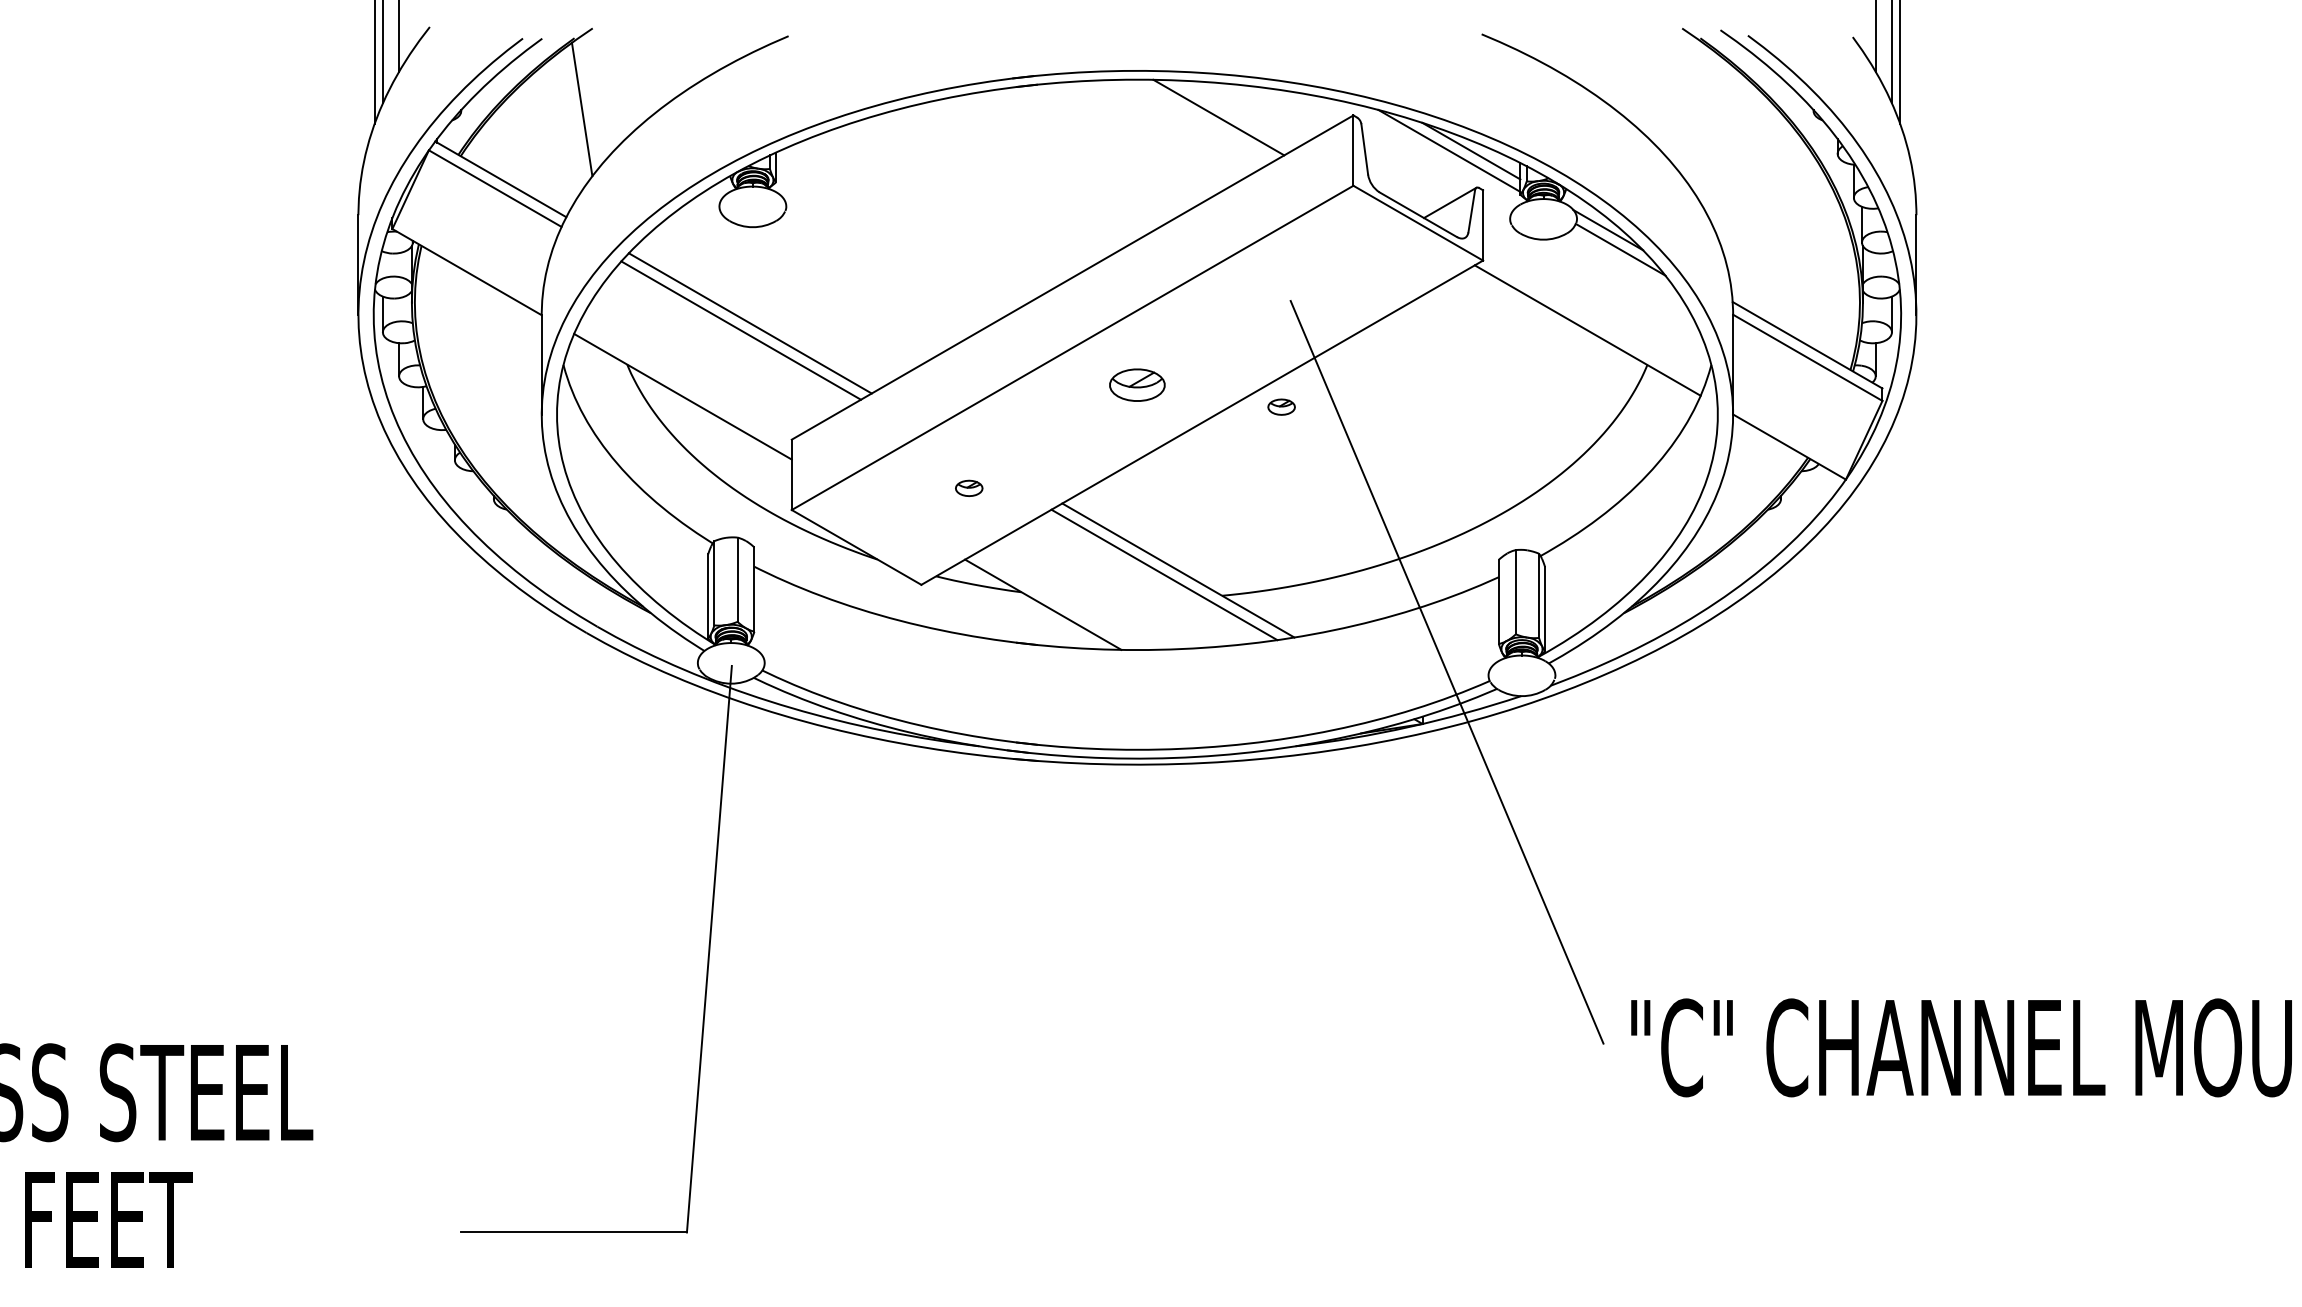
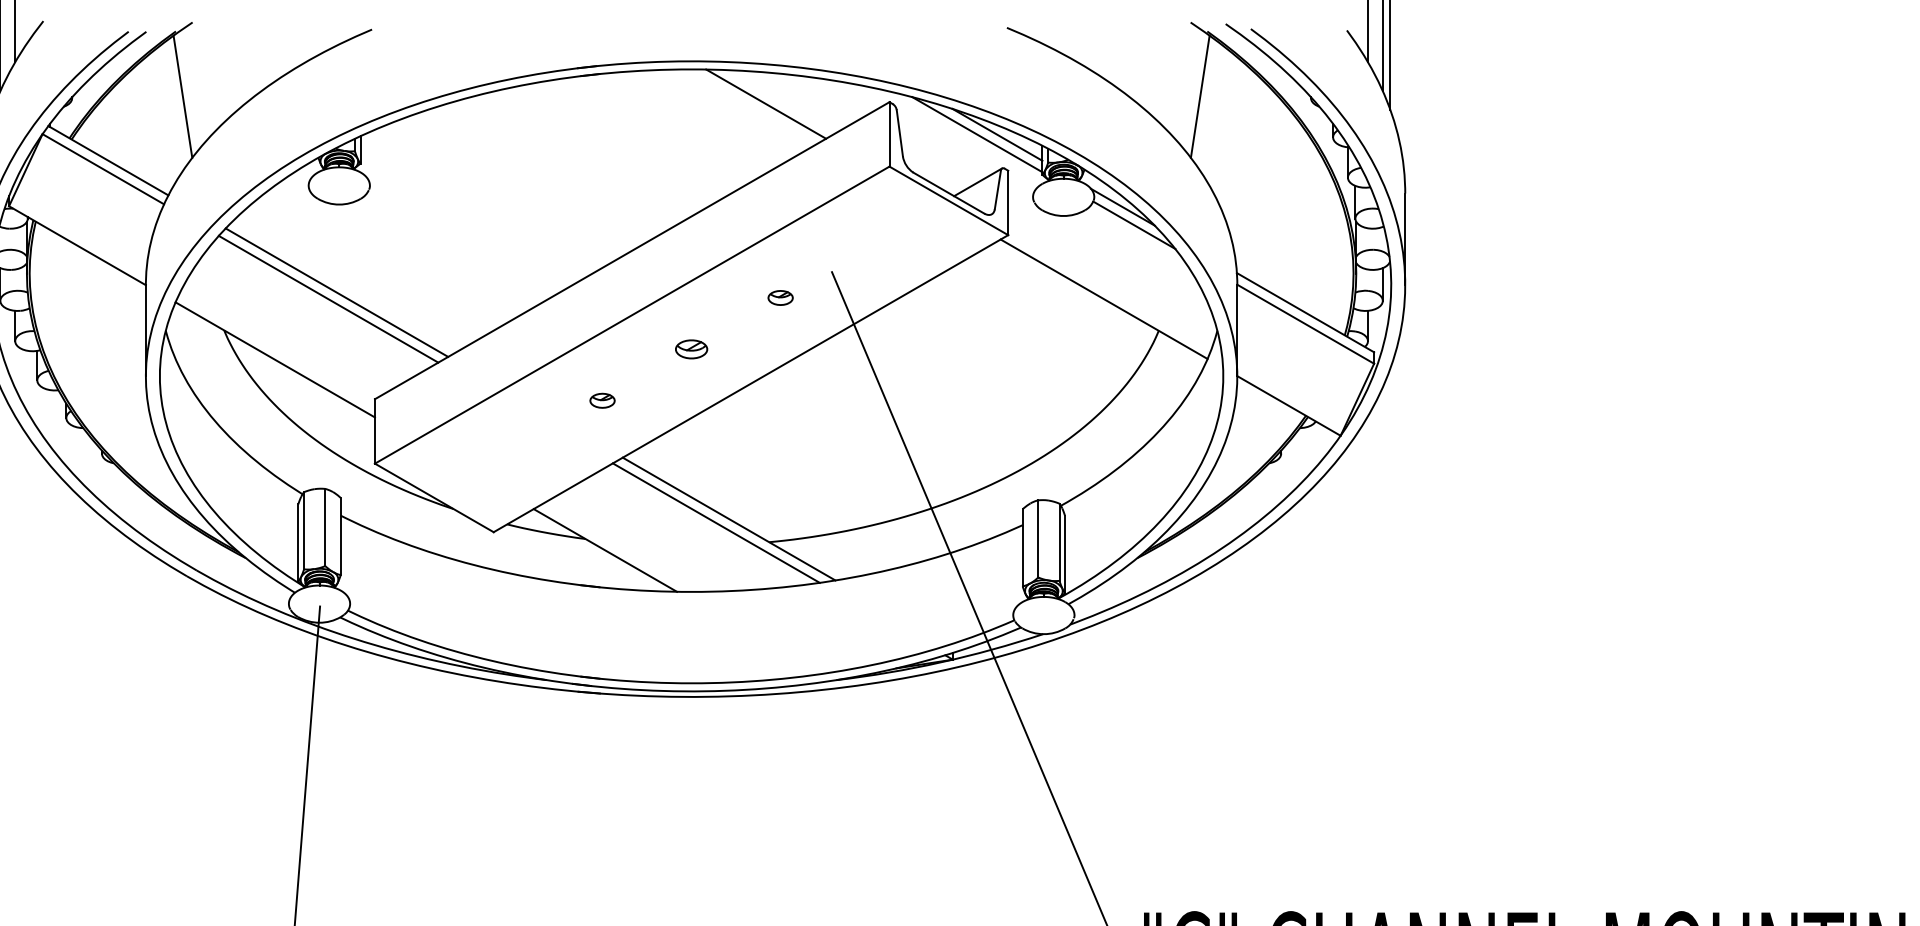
line: (1692, 109) -> (1200, 96), added
part: (1137, 385) -> (691, 349), size x0.62
part: (1281, 406) -> (780, 297), moved
part: (969, 487) -> (602, 399), moved

